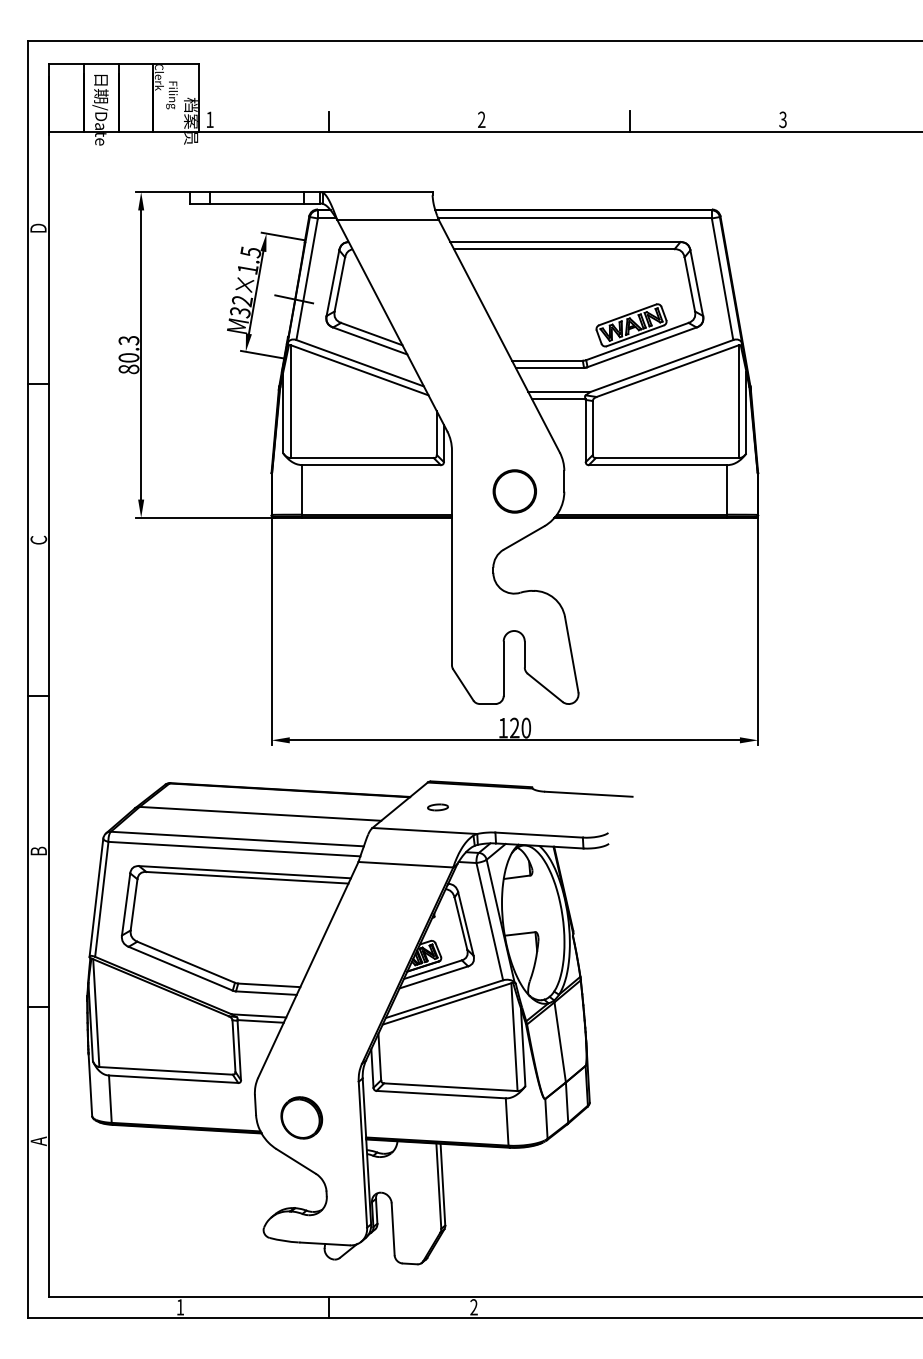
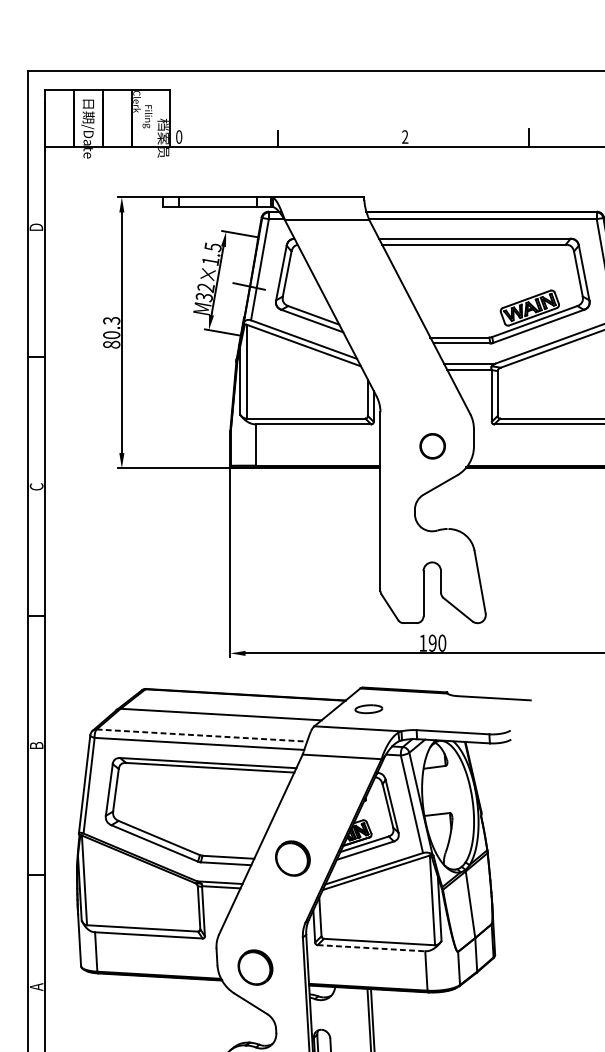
text: (209, 119) -> (178, 136), 1 -> 0
circle: (514, 491) -> (432, 446), size x0.7
text: (514, 728) -> (432, 643), 120 -> 190
part: (437, 807) -> (368, 709), size x1.6
line: (237, 839) -> (202, 735), solid -> dashed
part: (346, 986) -> (292, 858), added
line: (441, 1094) -> (371, 948), solid -> dashed

